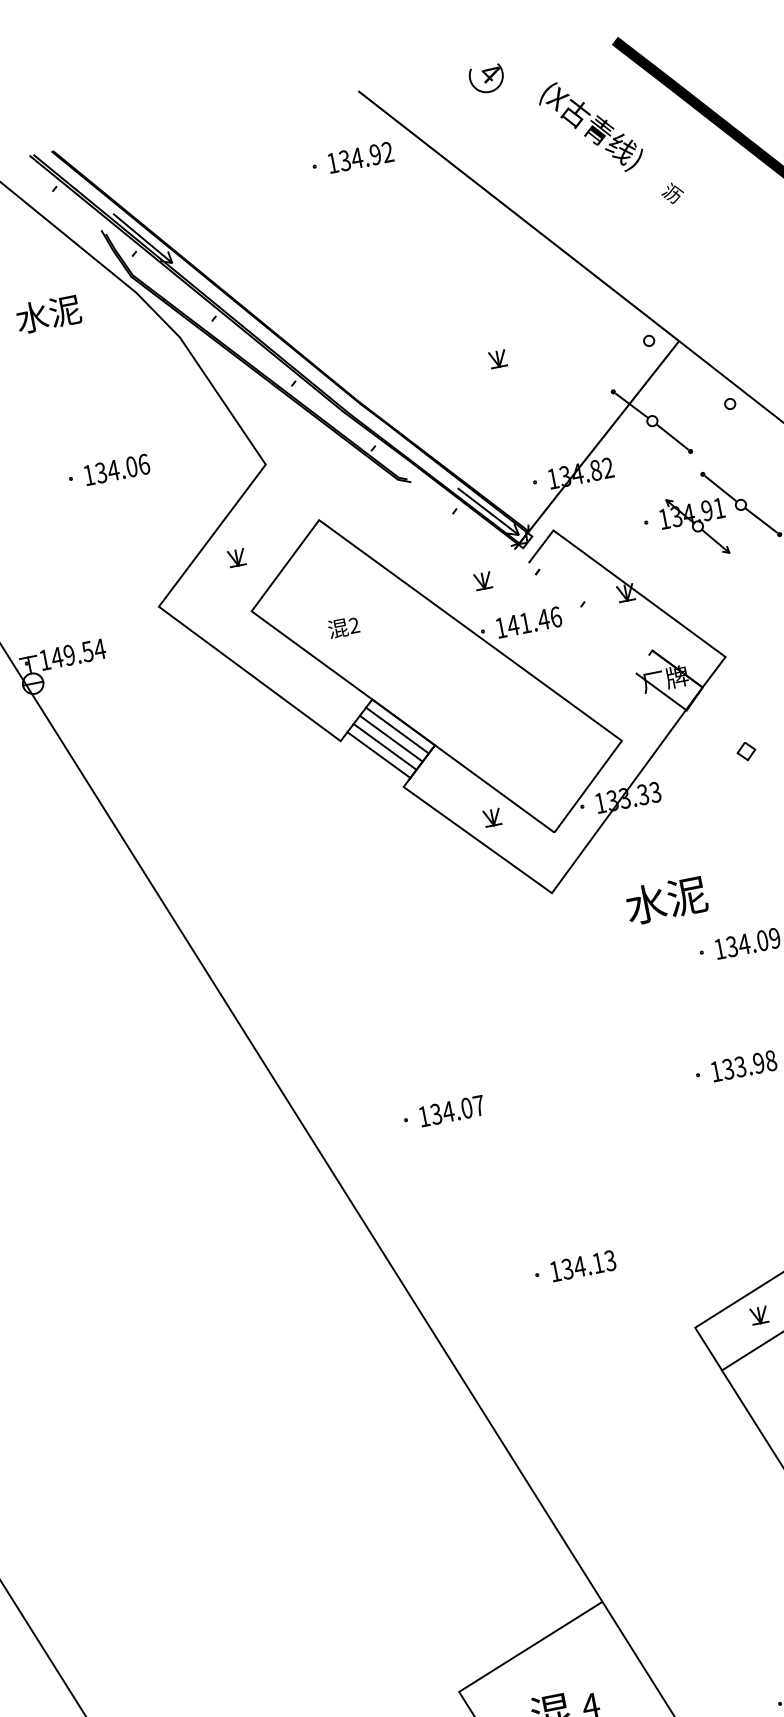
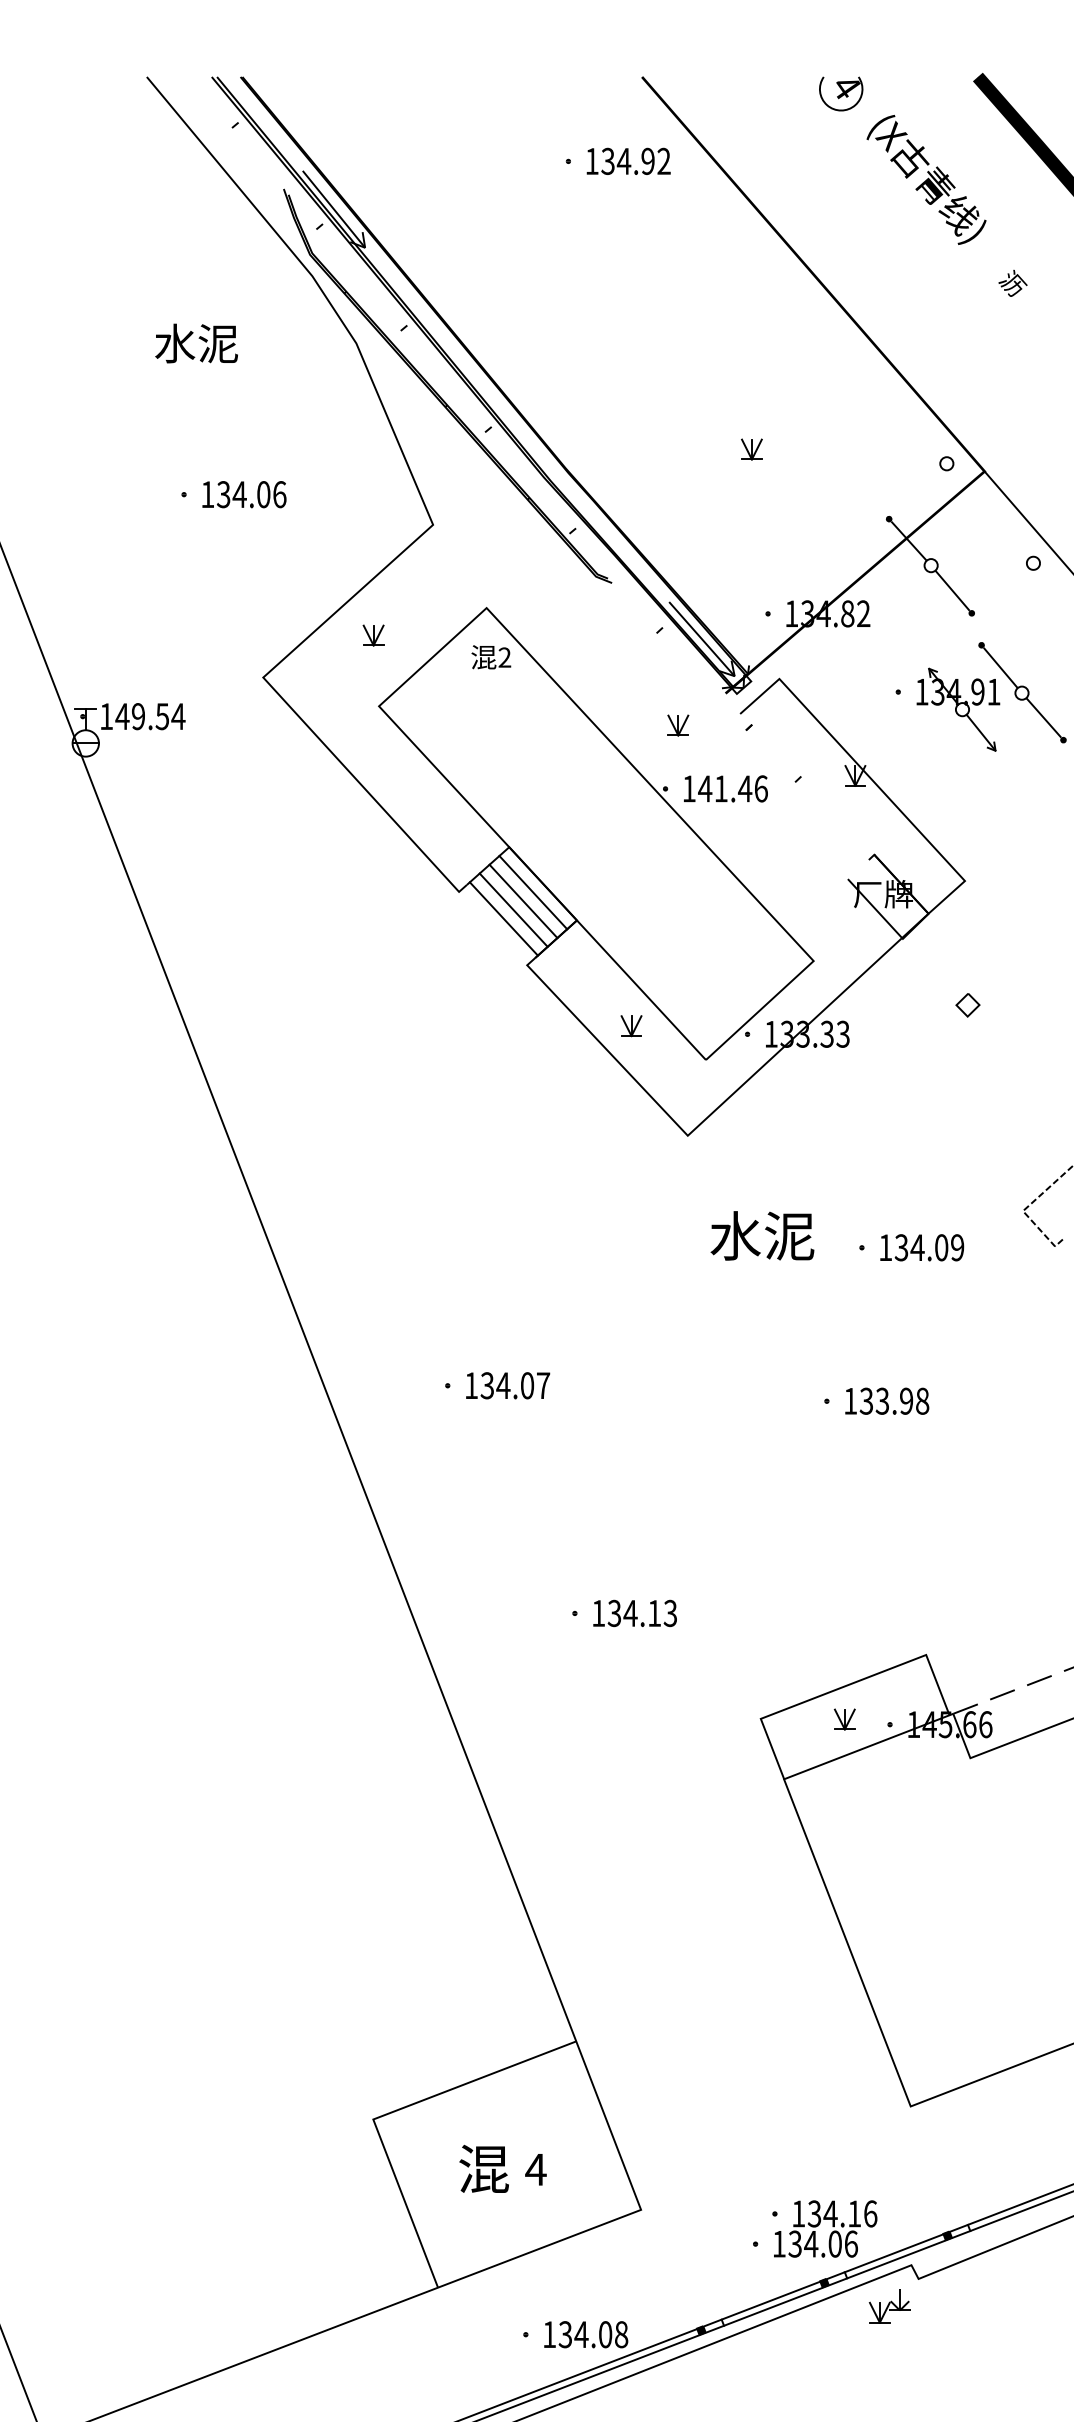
part: (487, 78) -> (841, 93), moved
text: (48, 314) -> (196, 343), moved
text: (344, 627) -> (491, 657), moved
text: (666, 899) -> (762, 1235), moved

